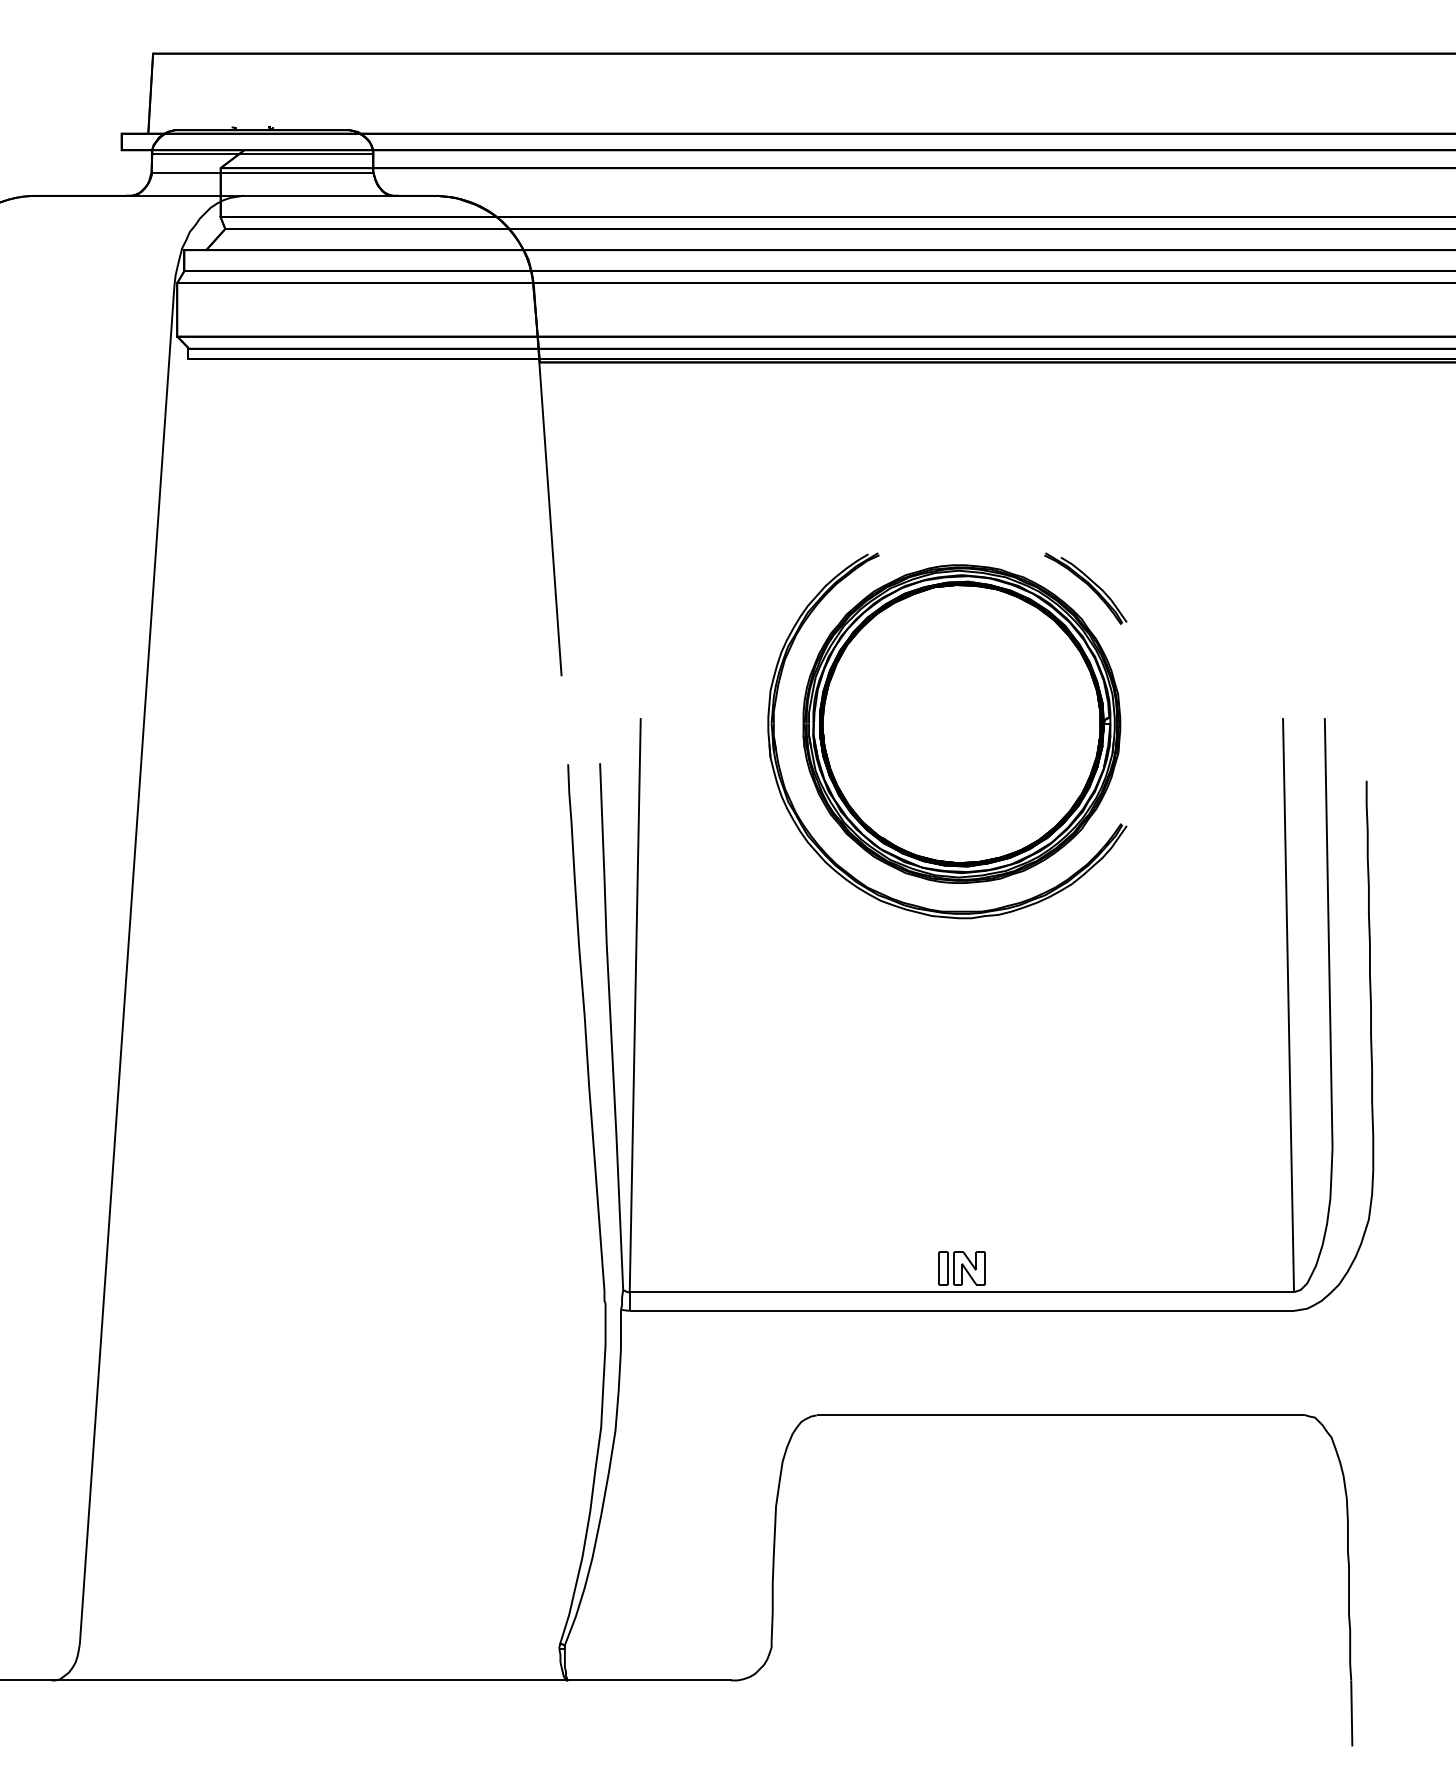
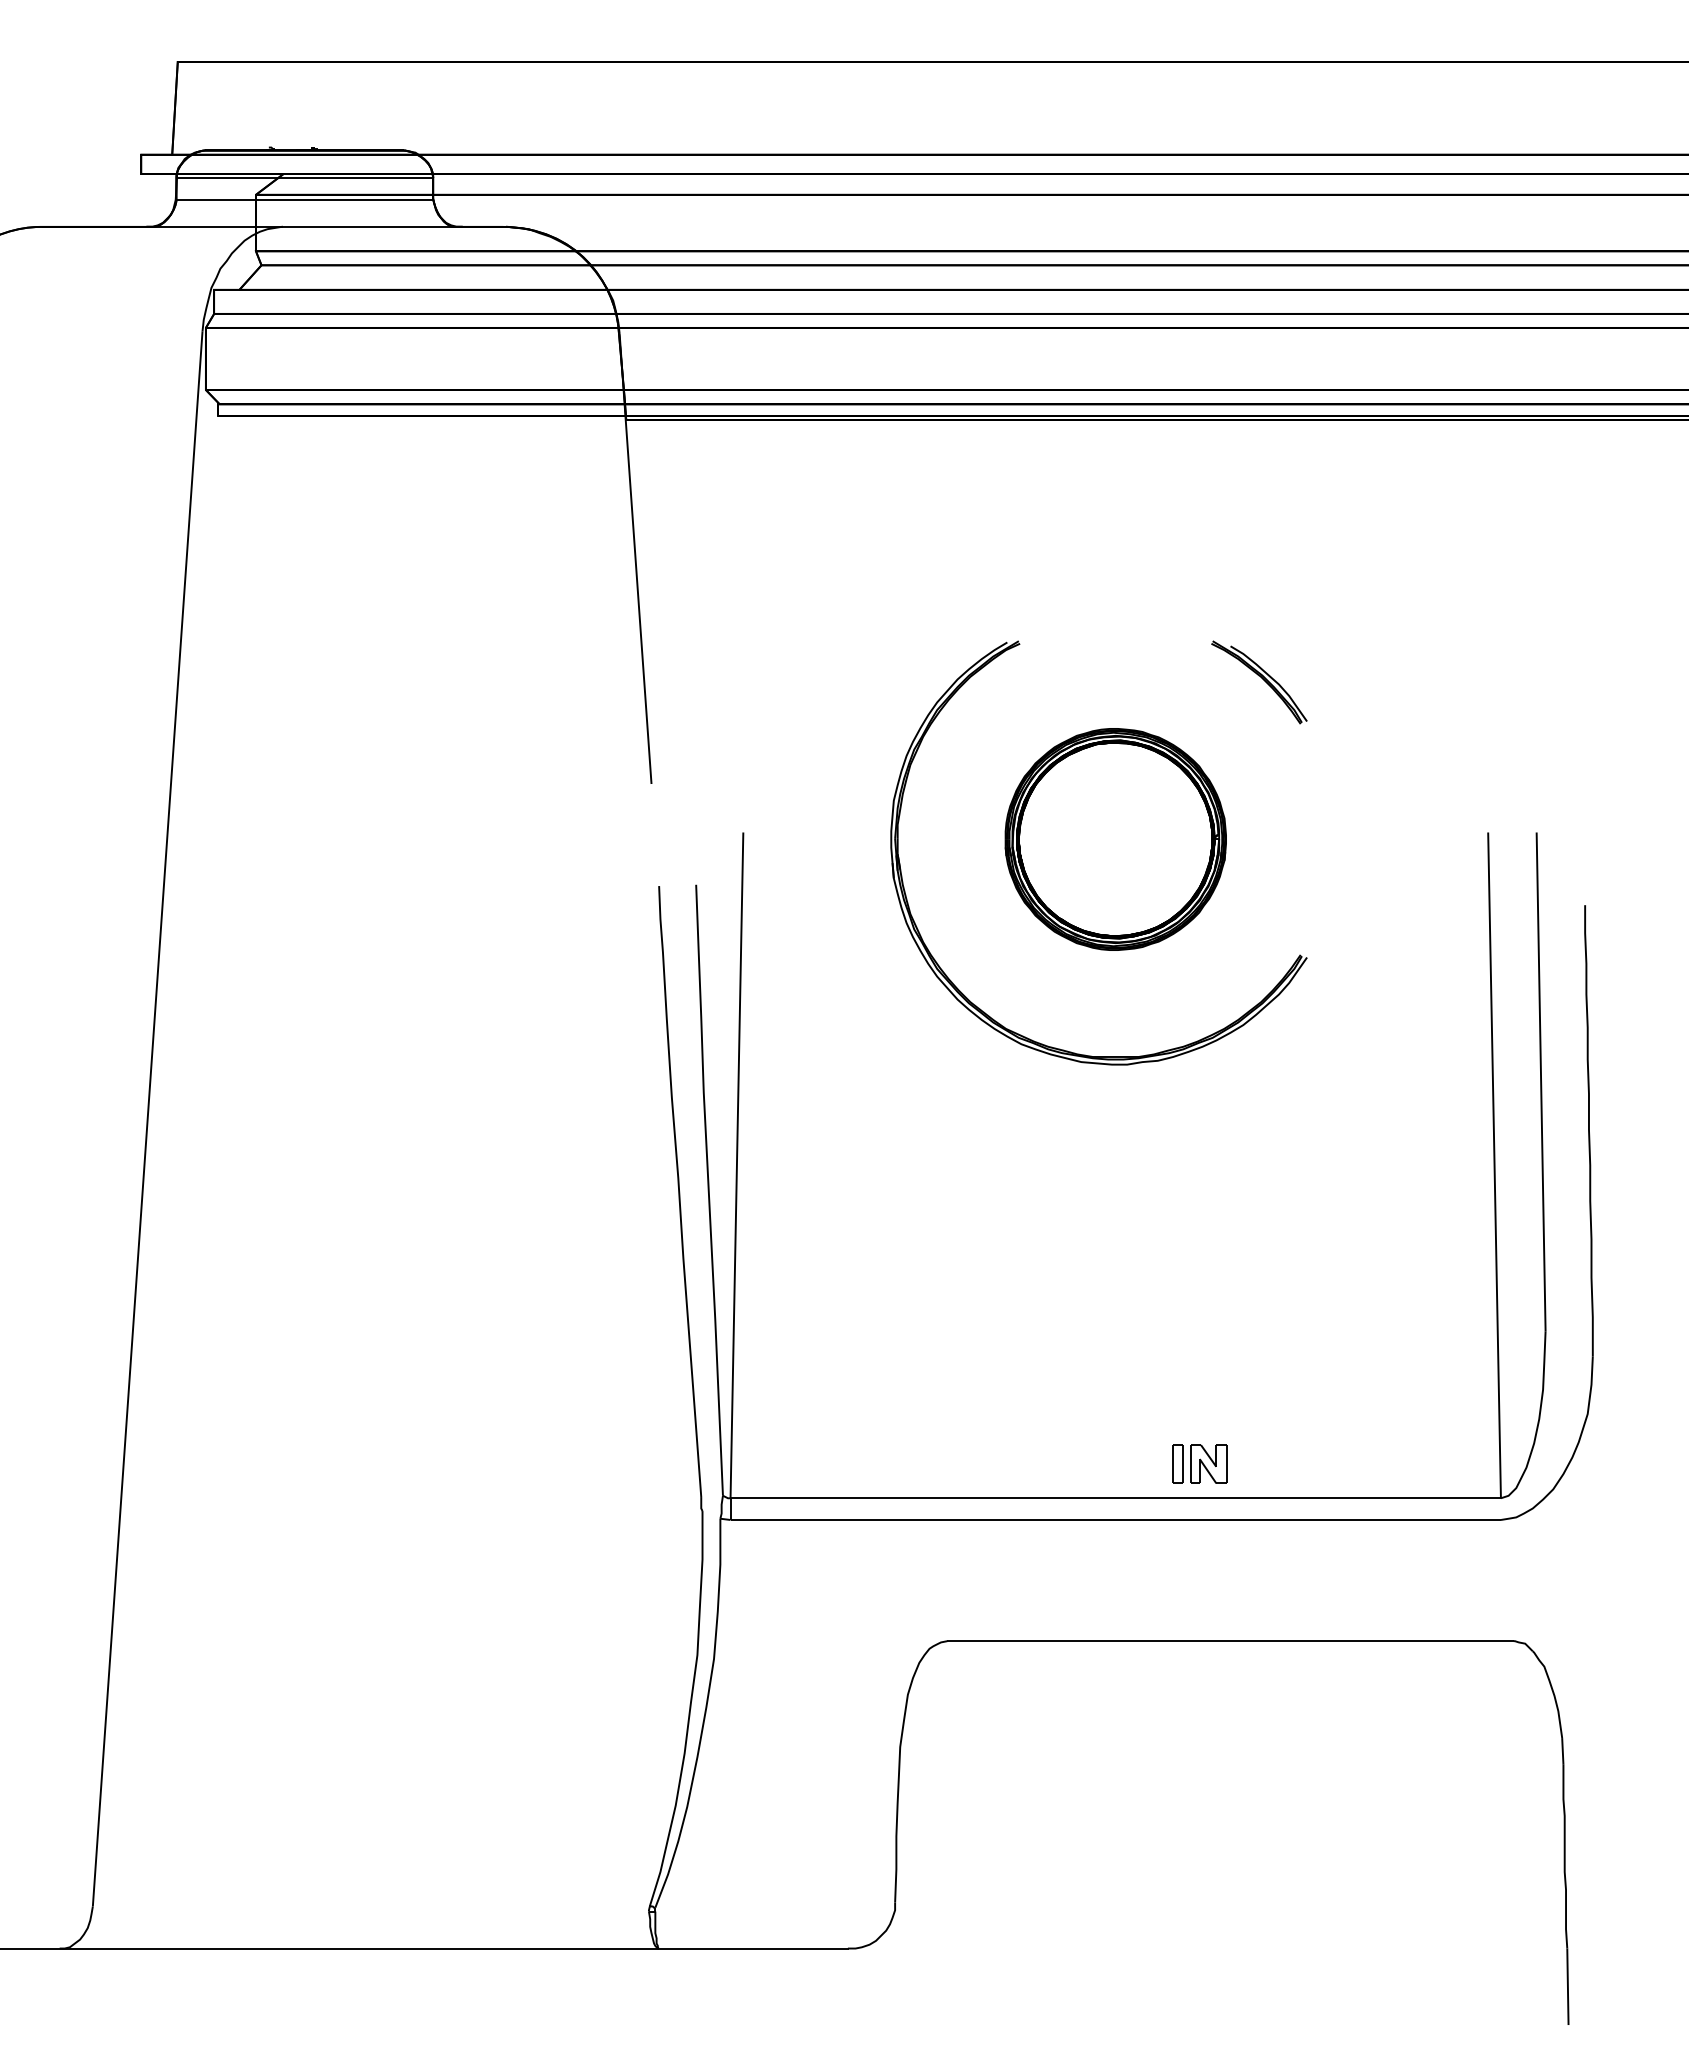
part: (961, 724) -> (1115, 839), size x0.6
part: (961, 1267) -> (1199, 1463), moved

